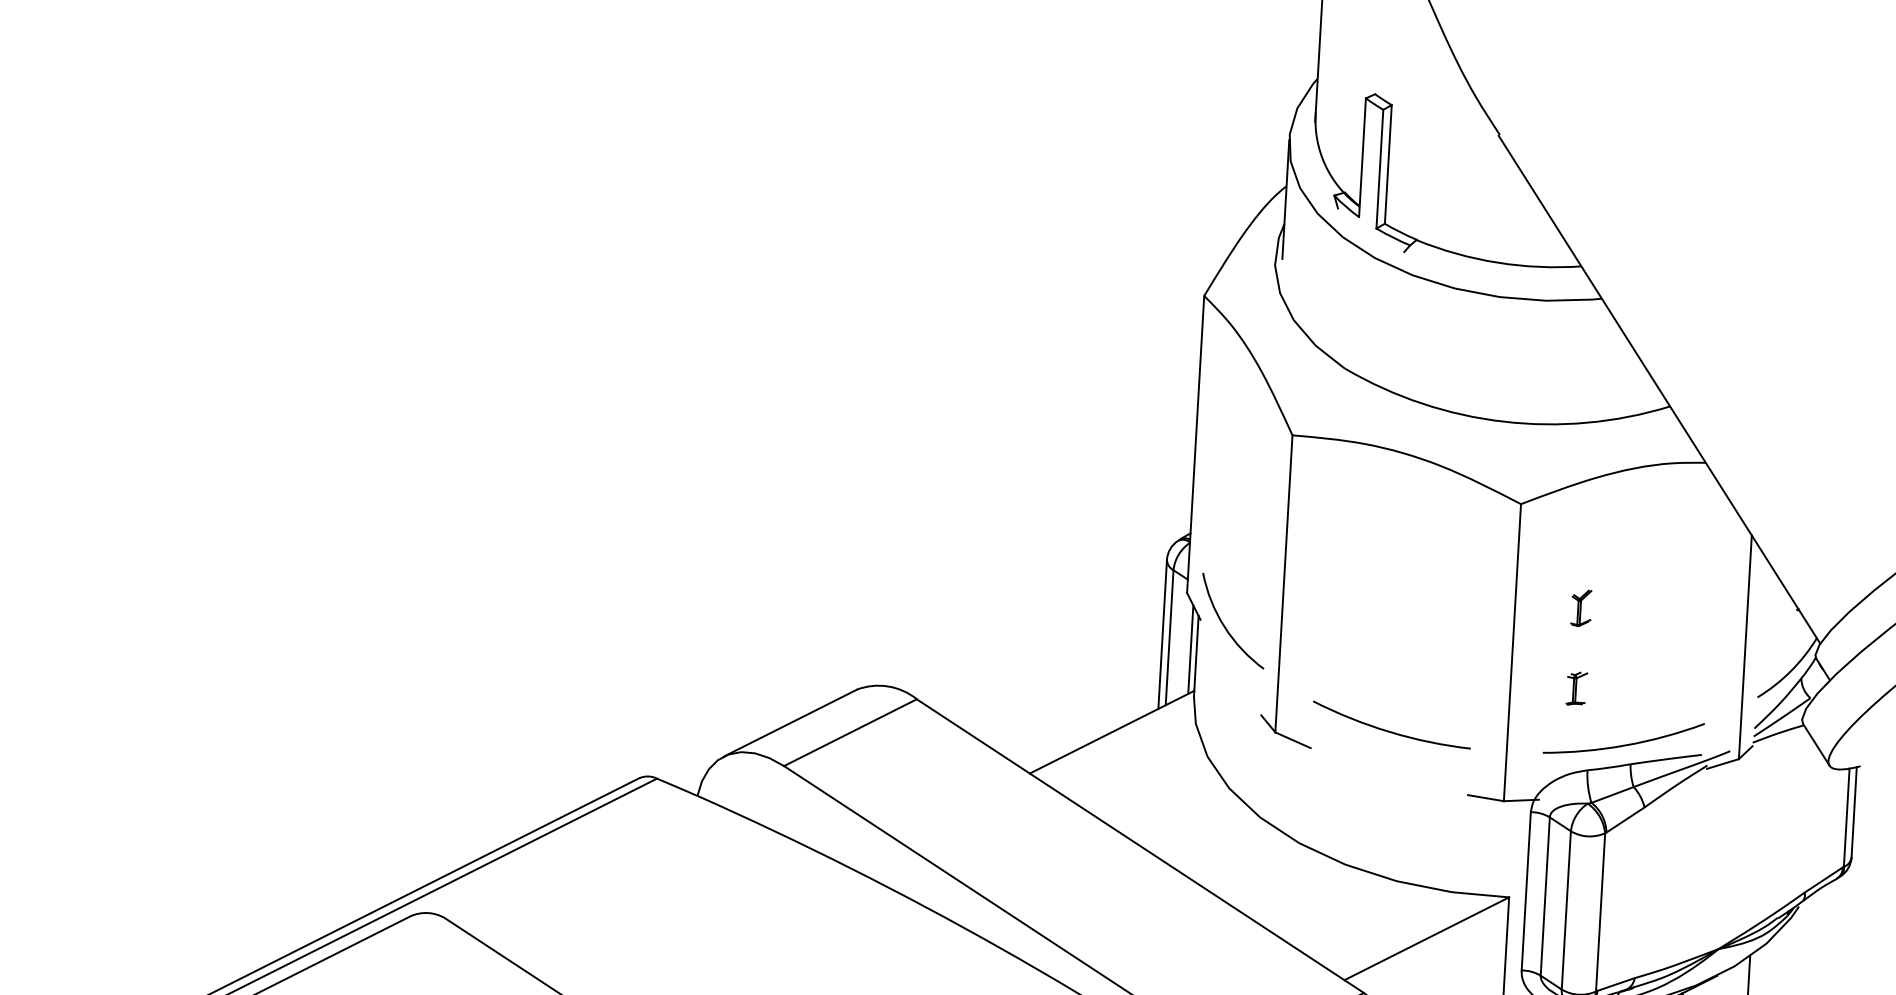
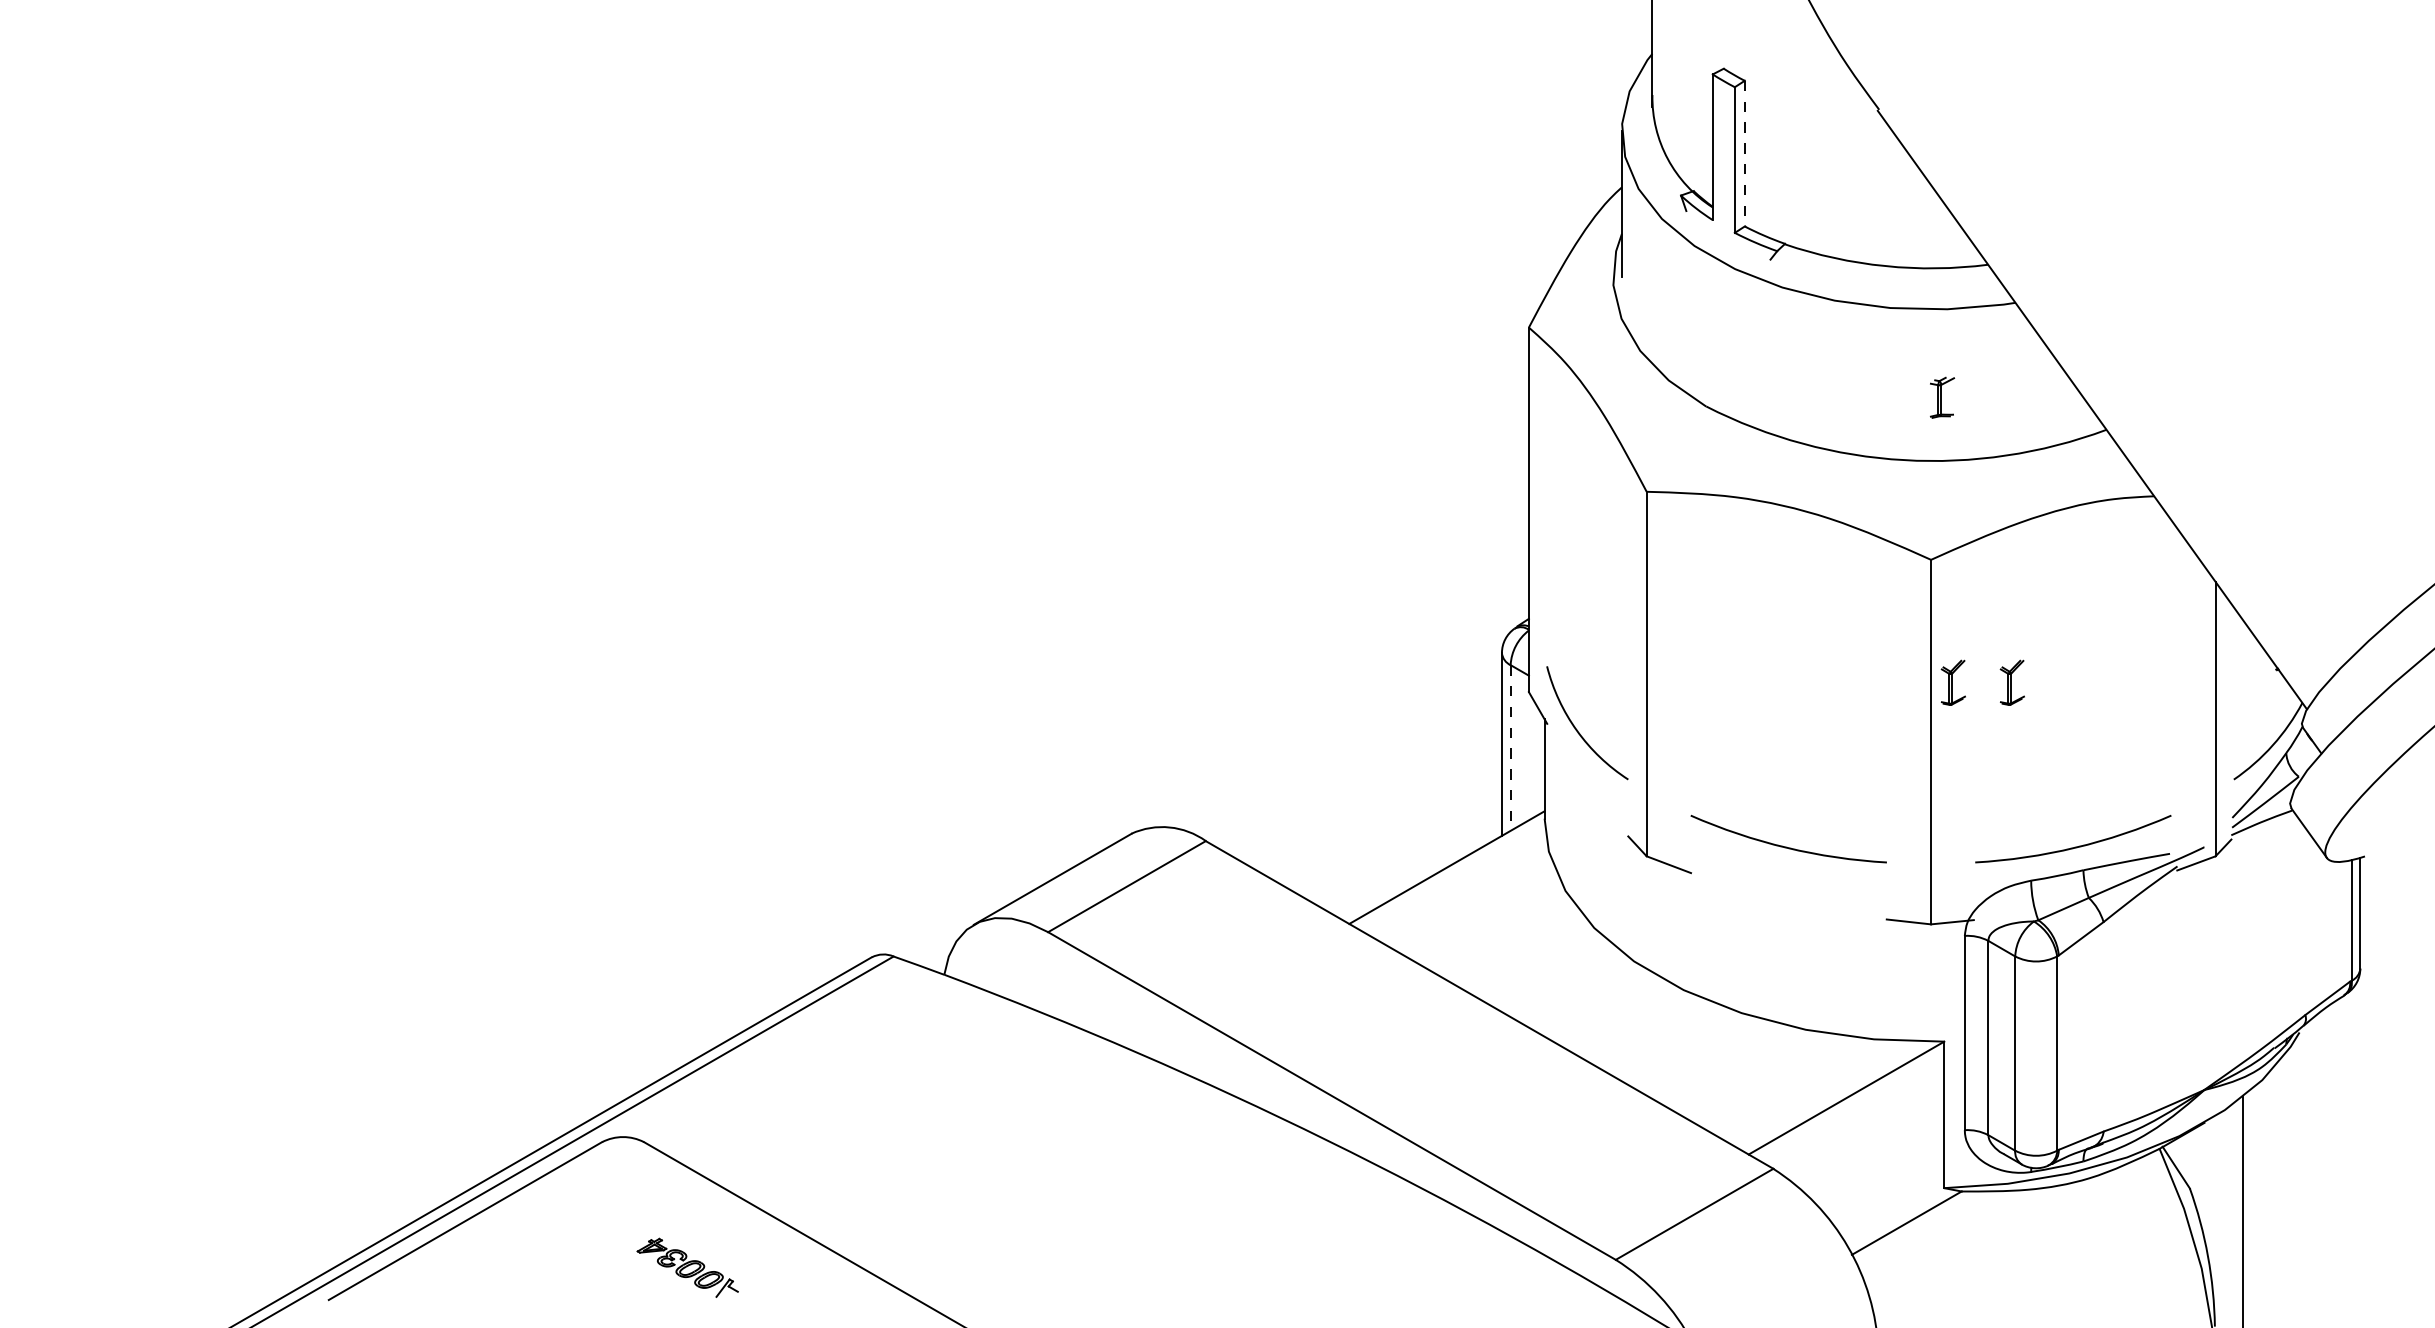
line: (1388, 164) -> (1744, 153), solid -> dashed
part: (1532, 605) -> (1952, 682), added
line: (1169, 638) -> (1510, 748), solid -> dashed
line: (1190, 649) -> (1537, 761), removed
part: (1576, 688) -> (1942, 397), moved

